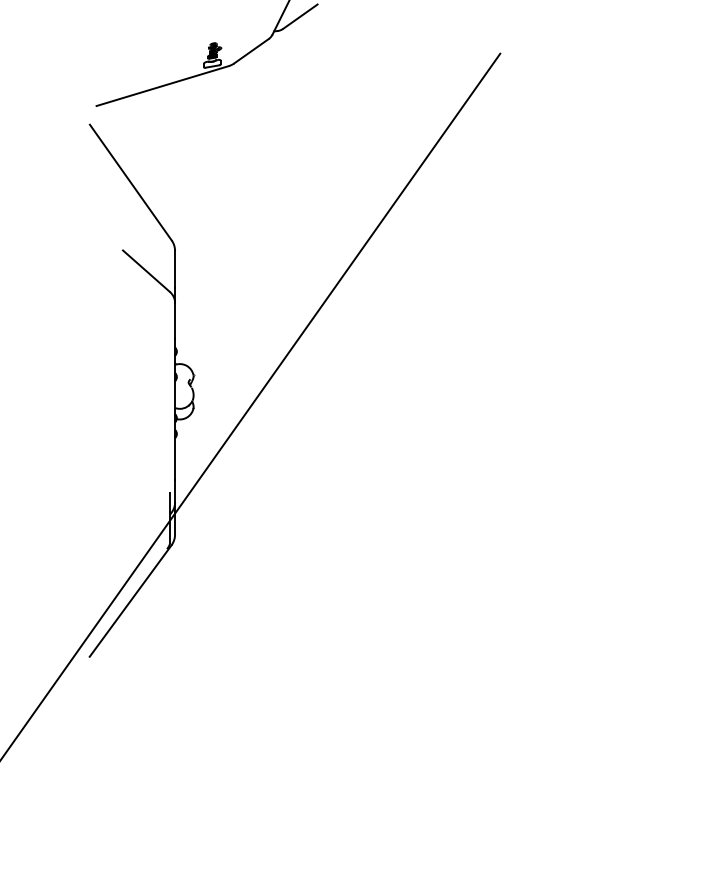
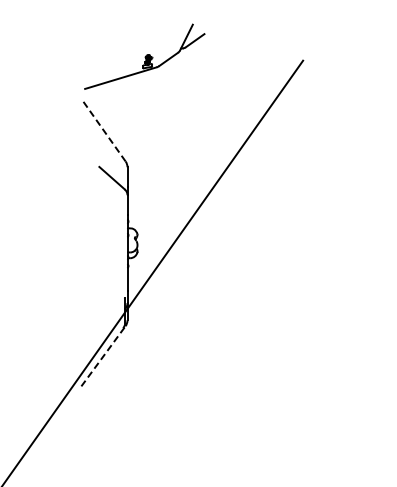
line: (130, 181) -> (103, 129), solid -> dashed
line: (130, 599) -> (103, 355), solid -> dashed

